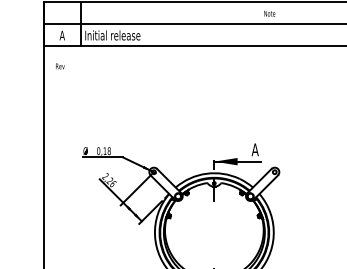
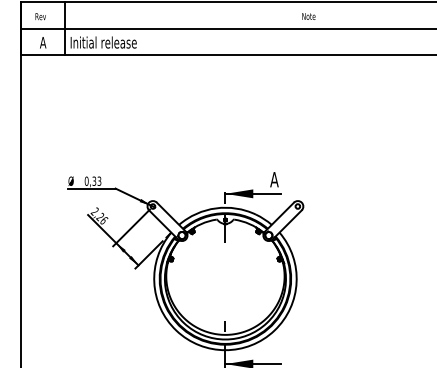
text: (269, 13) -> (308, 16), moved
text: (60, 66) -> (40, 16), moved
text: (106, 150) -> (96, 180), 0,18 -> 0,33

